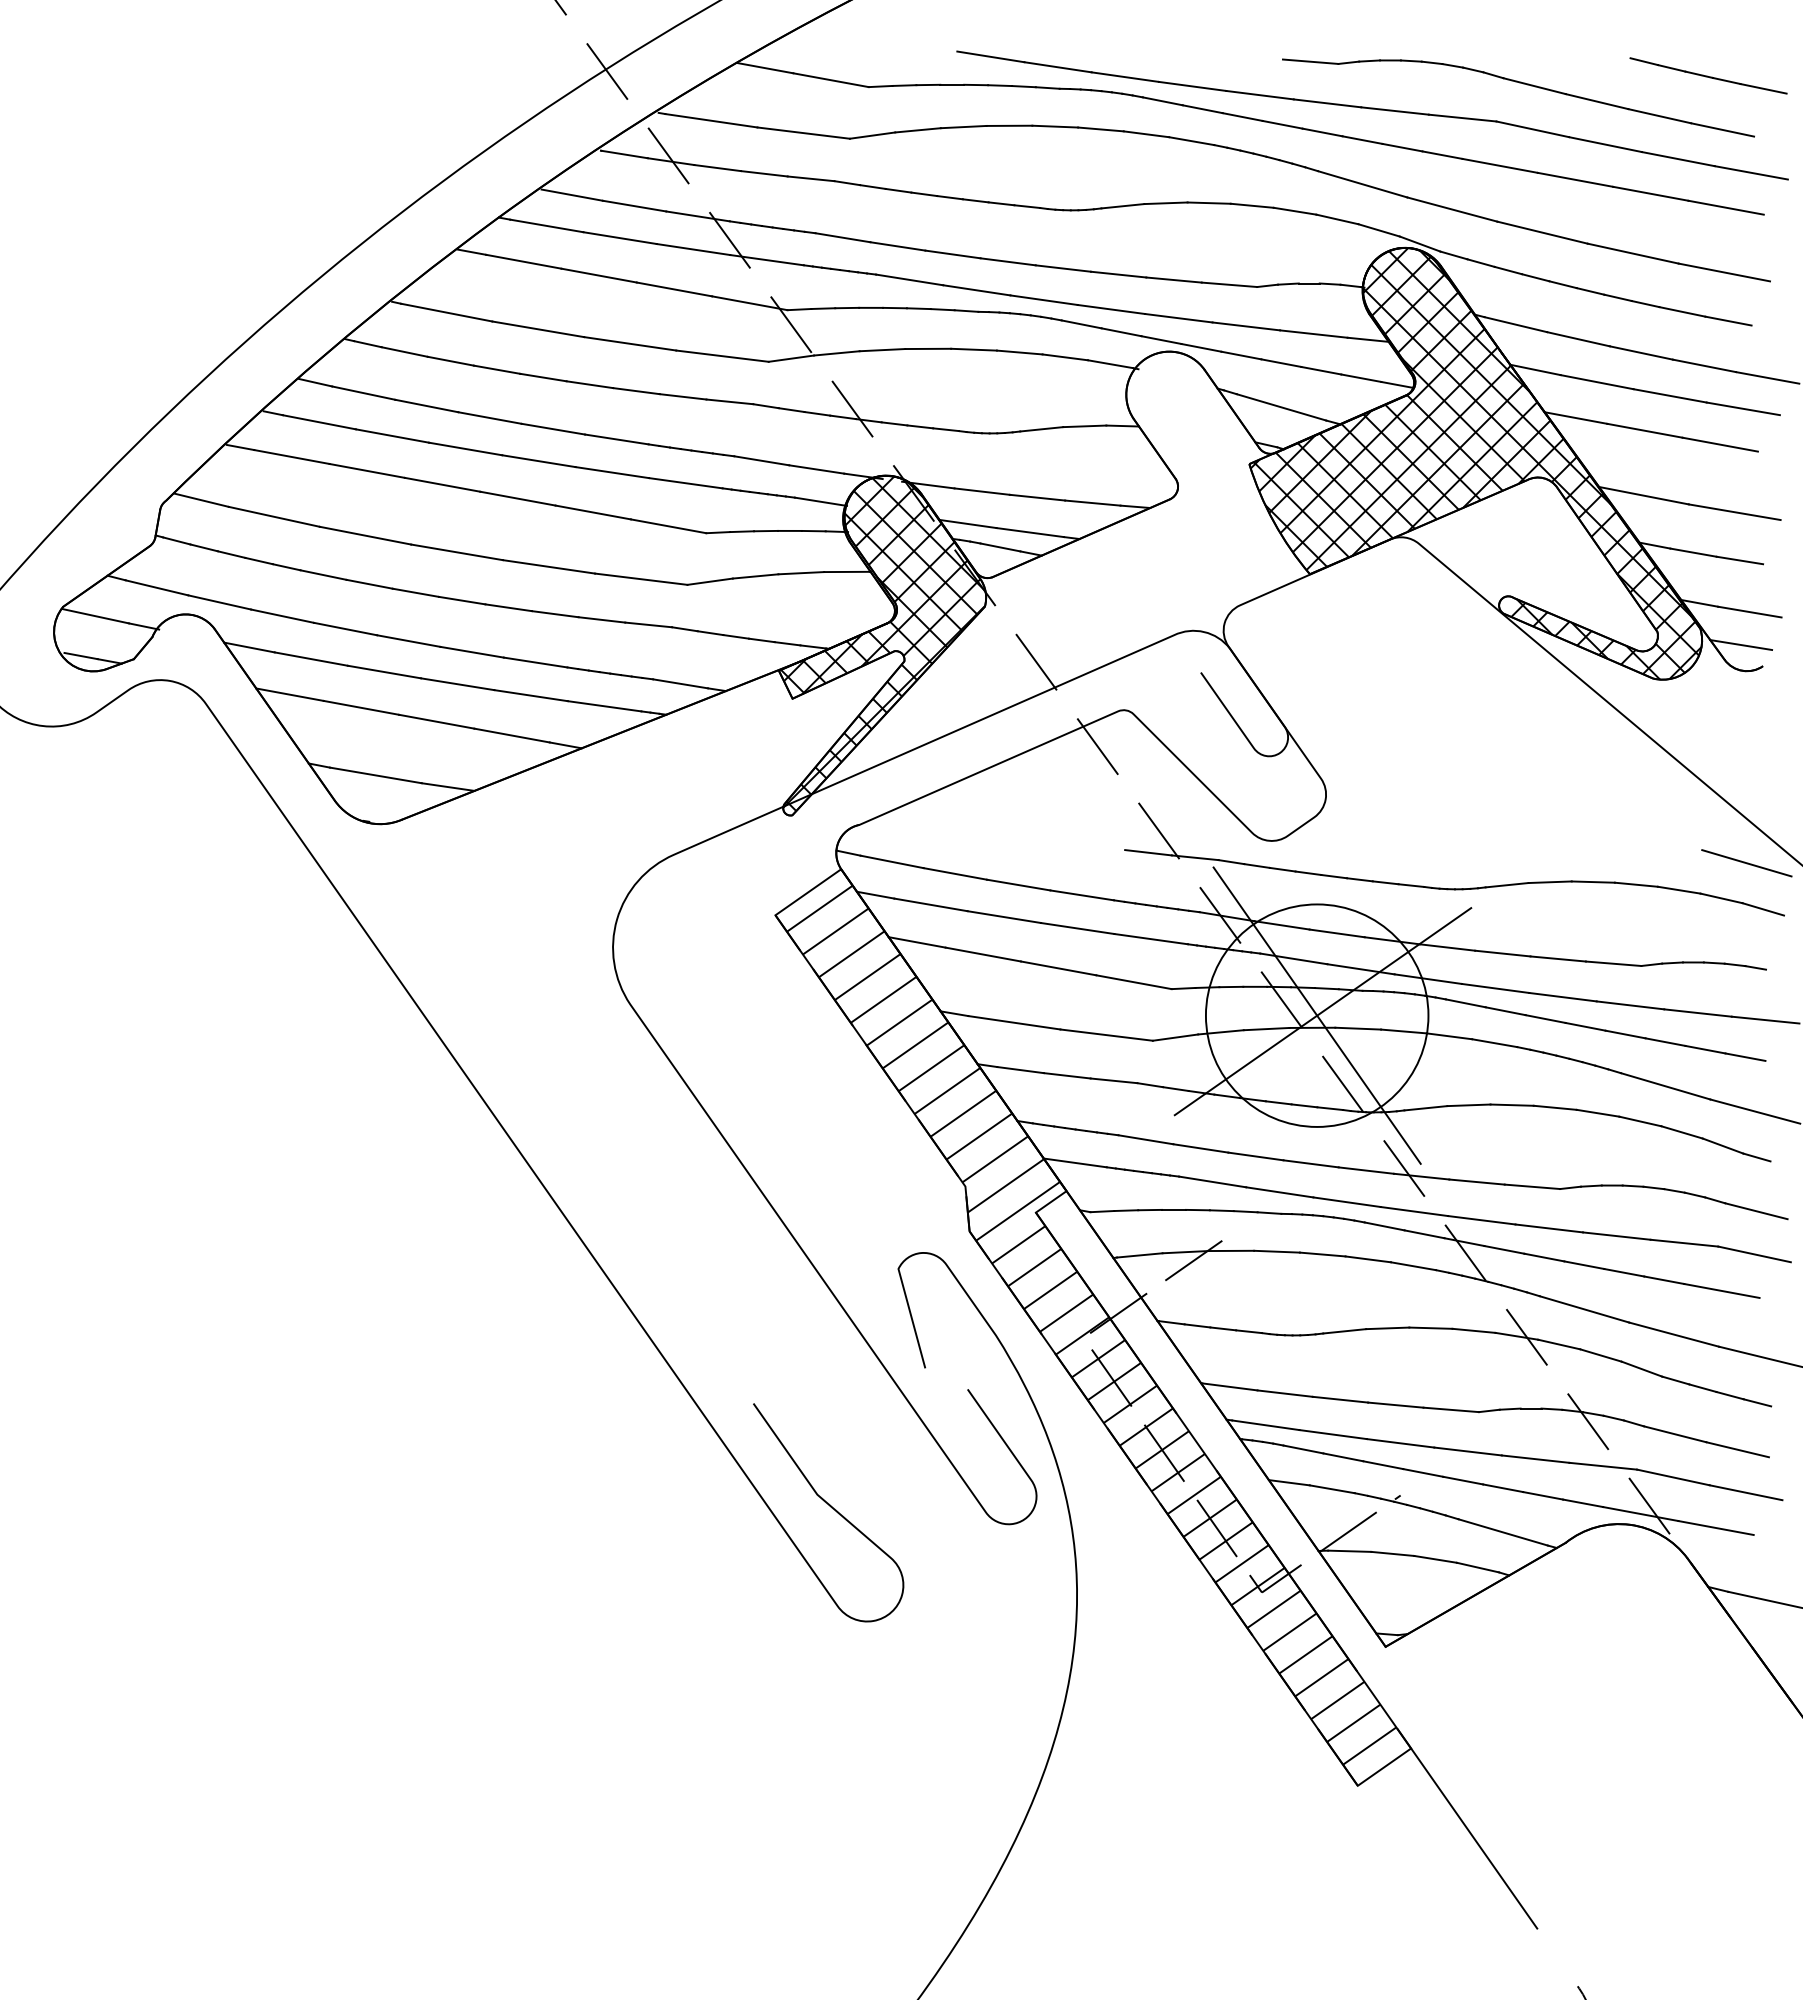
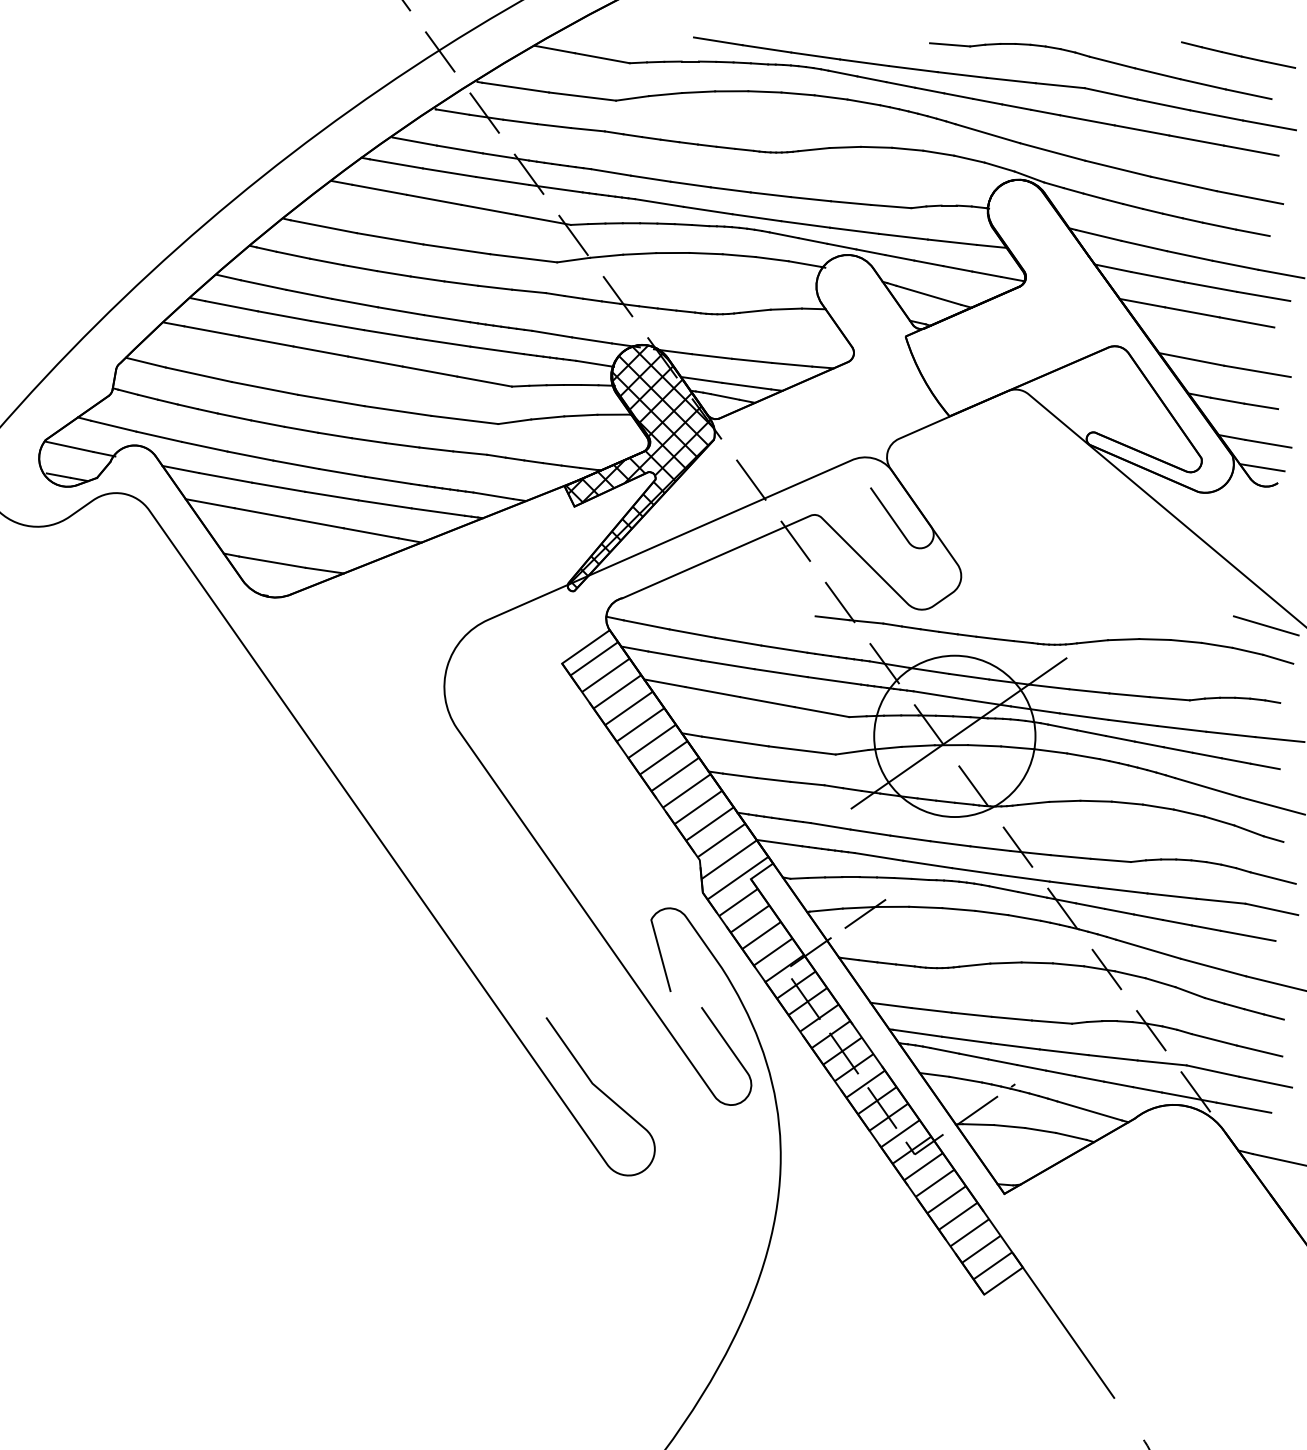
hatch: (1475, 463) -> (1069, 336), removed
line: (1316, 1015) -> (954, 736), removed

